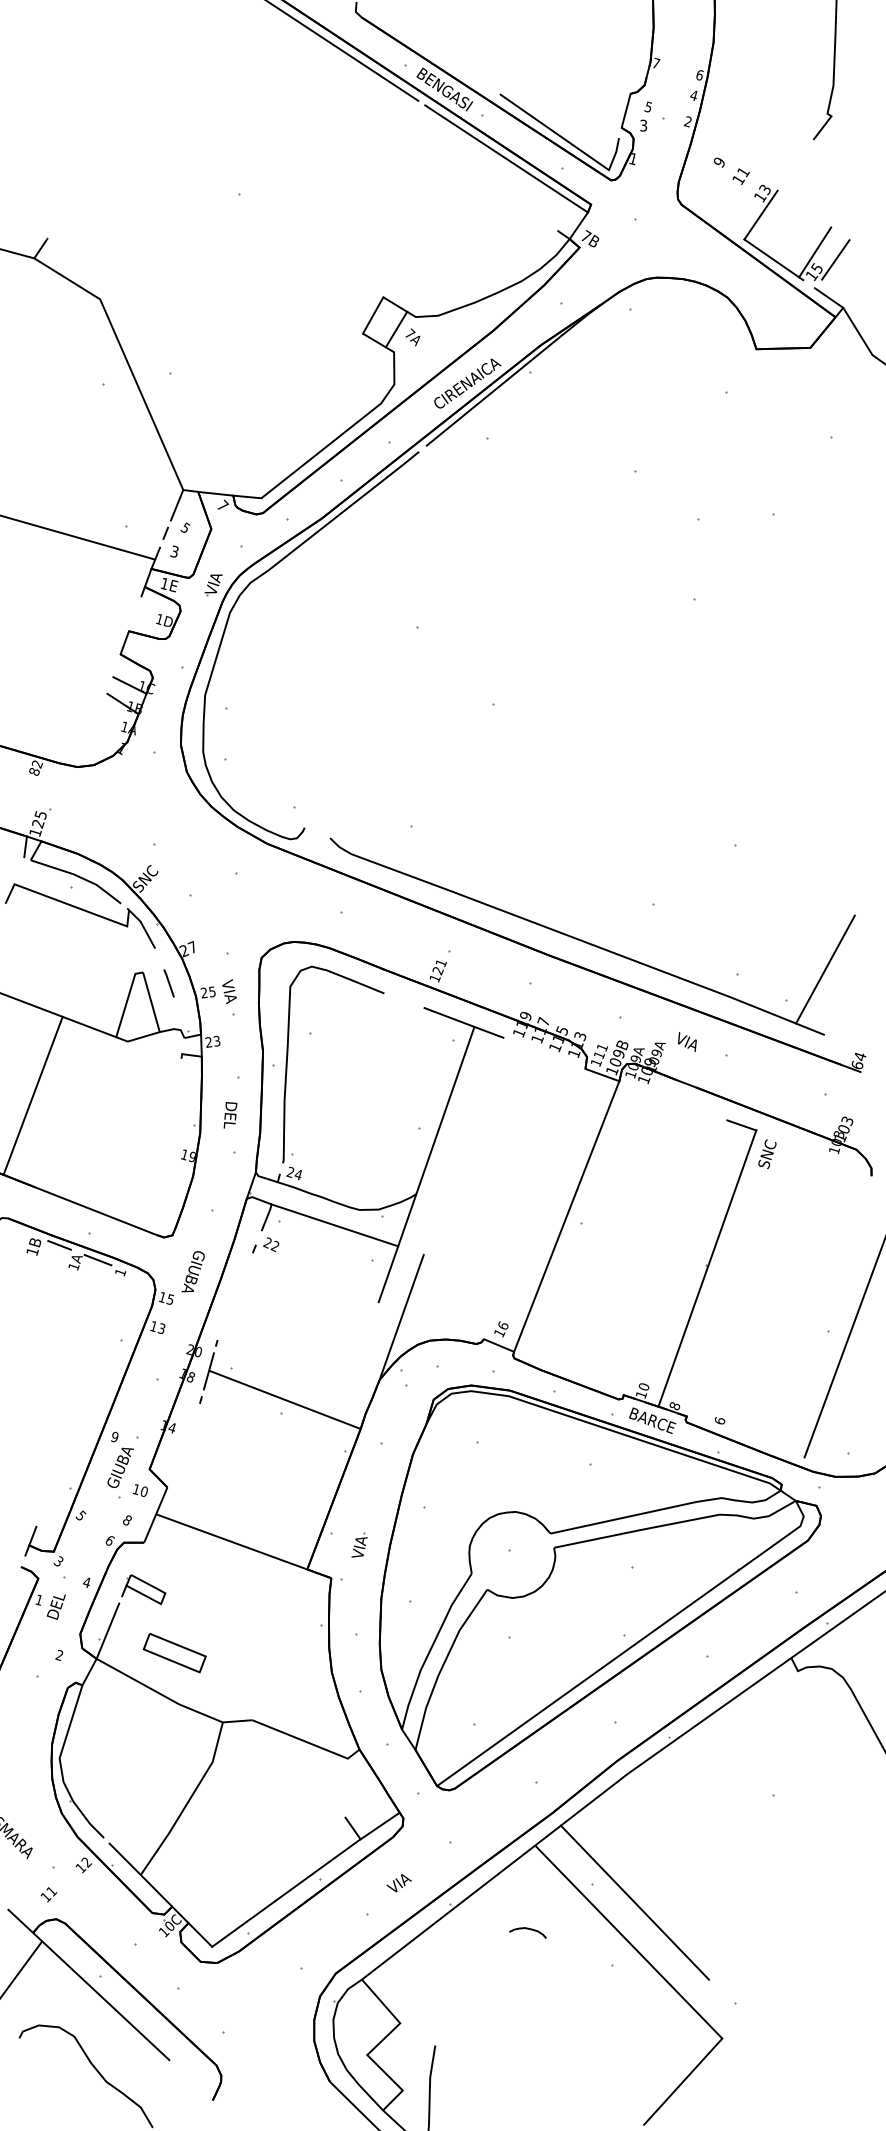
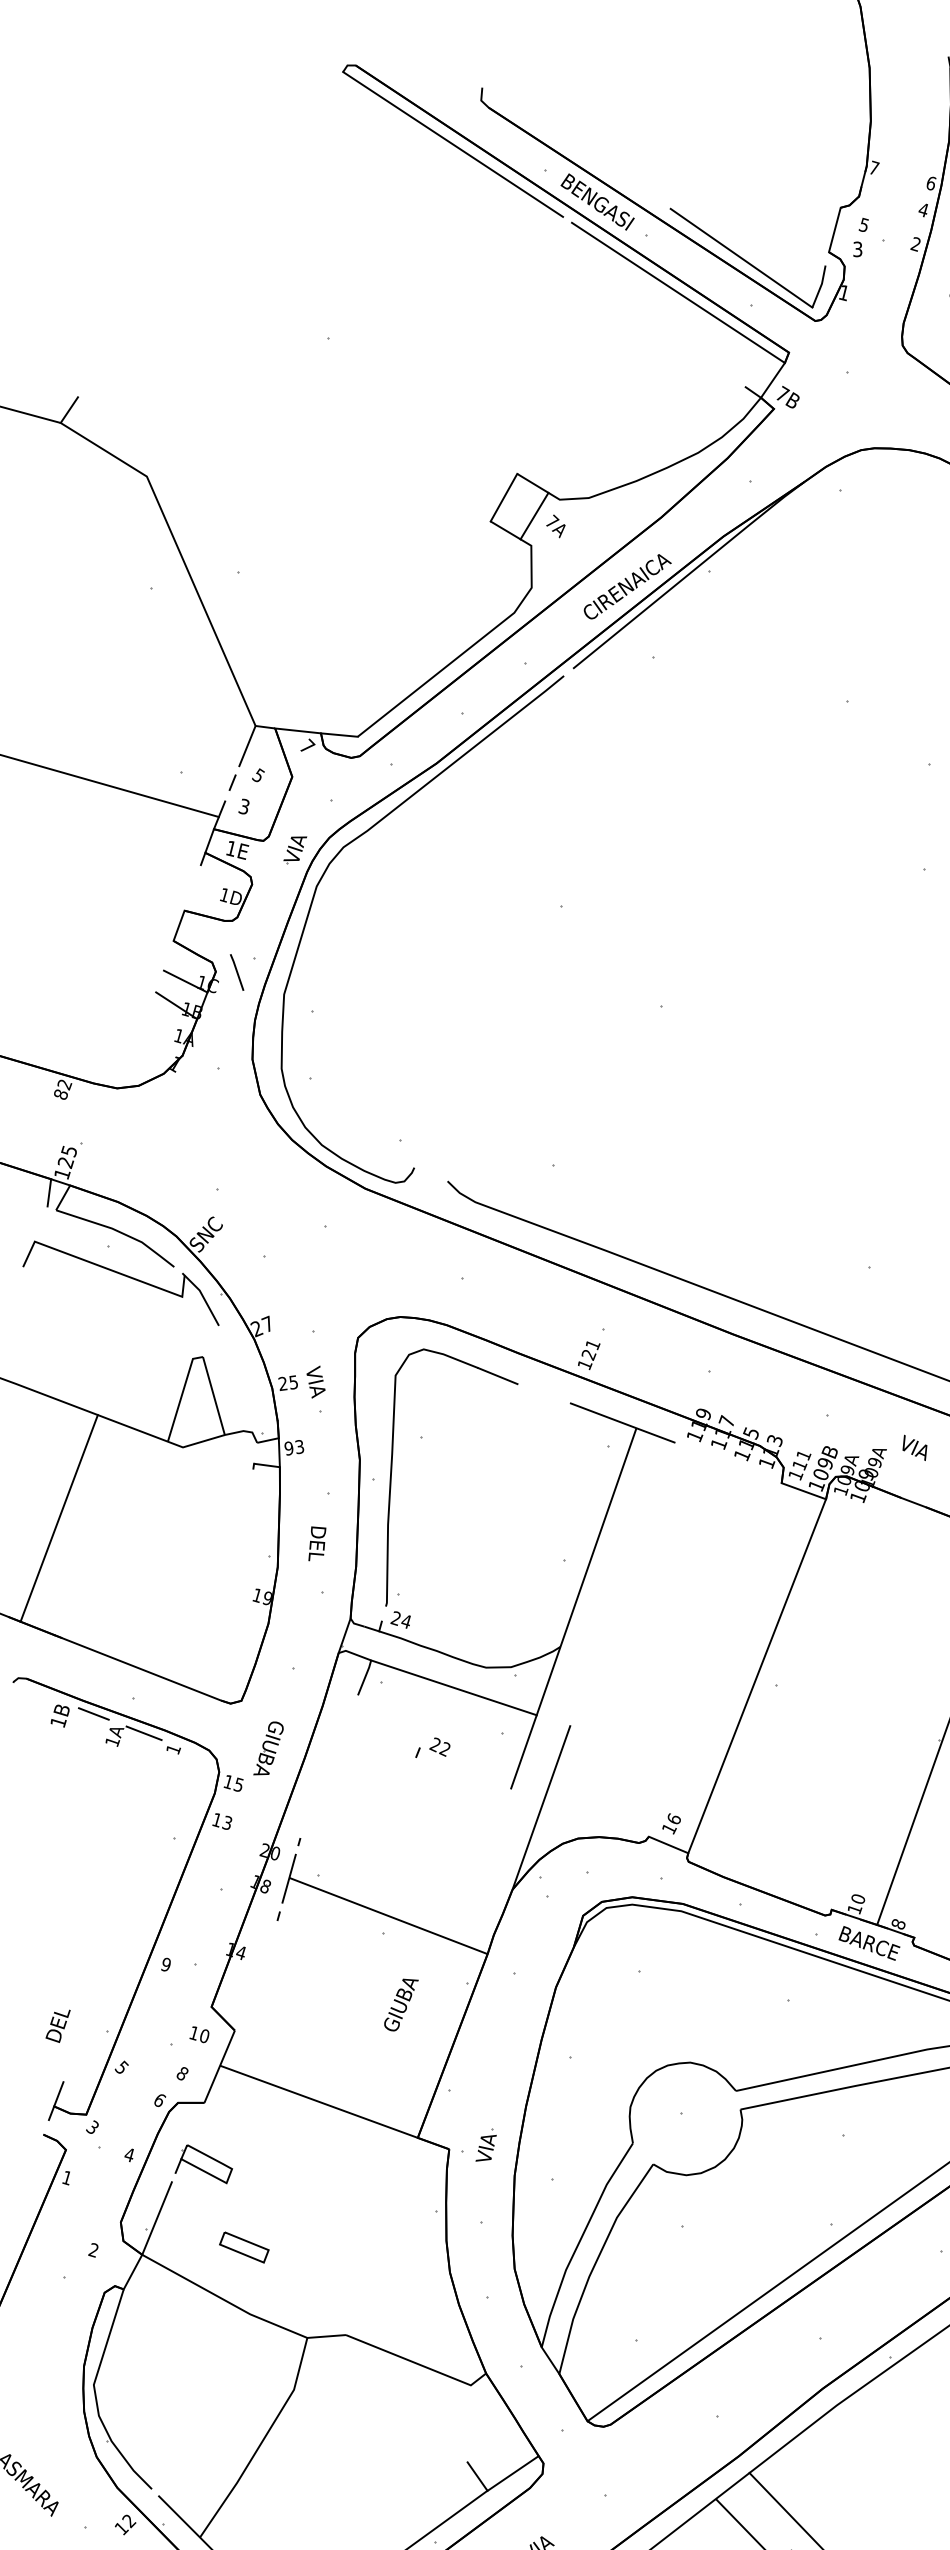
line: (168, 983) -> (236, 972), moved
text: (208, 1042) -> (288, 1448), 23 -> 93
part: (265, 1245) -> (432, 1748), moved
text: (120, 1467) -> (401, 2004), moved
part: (359, 1544) -> (486, 2144), moved
text: (55, 1606) -> (57, 2025), moved
part: (174, 1653) -> (244, 2247), size x0.6

